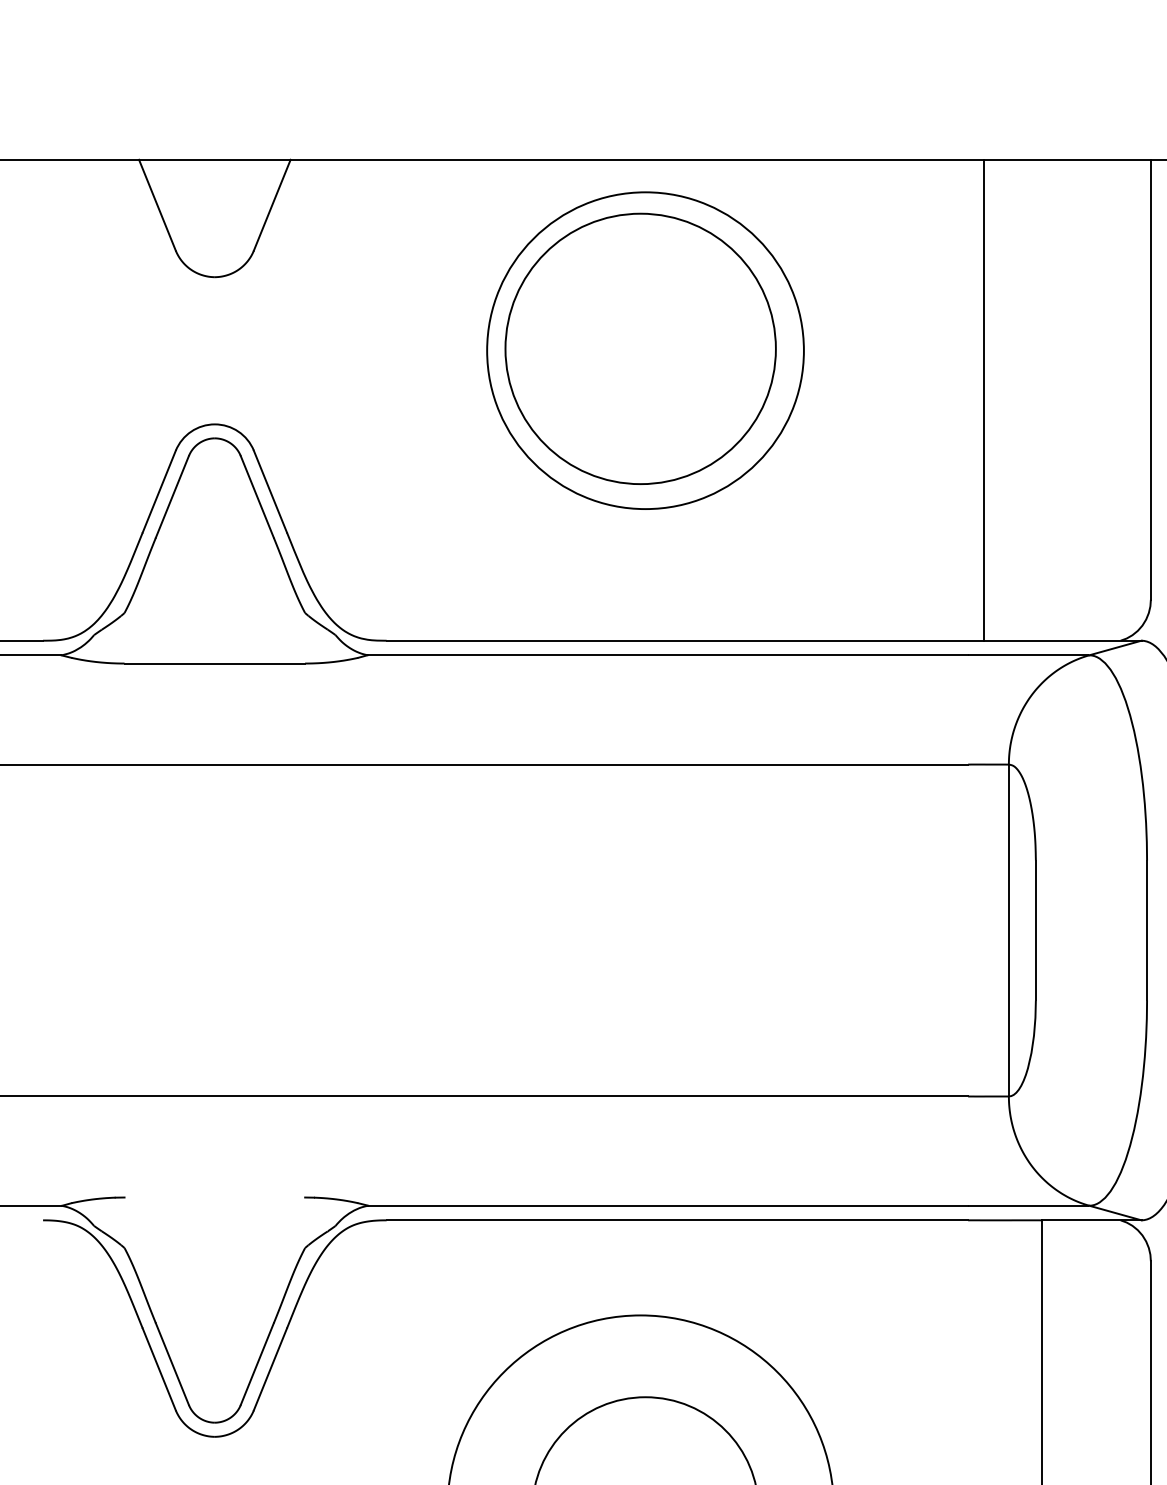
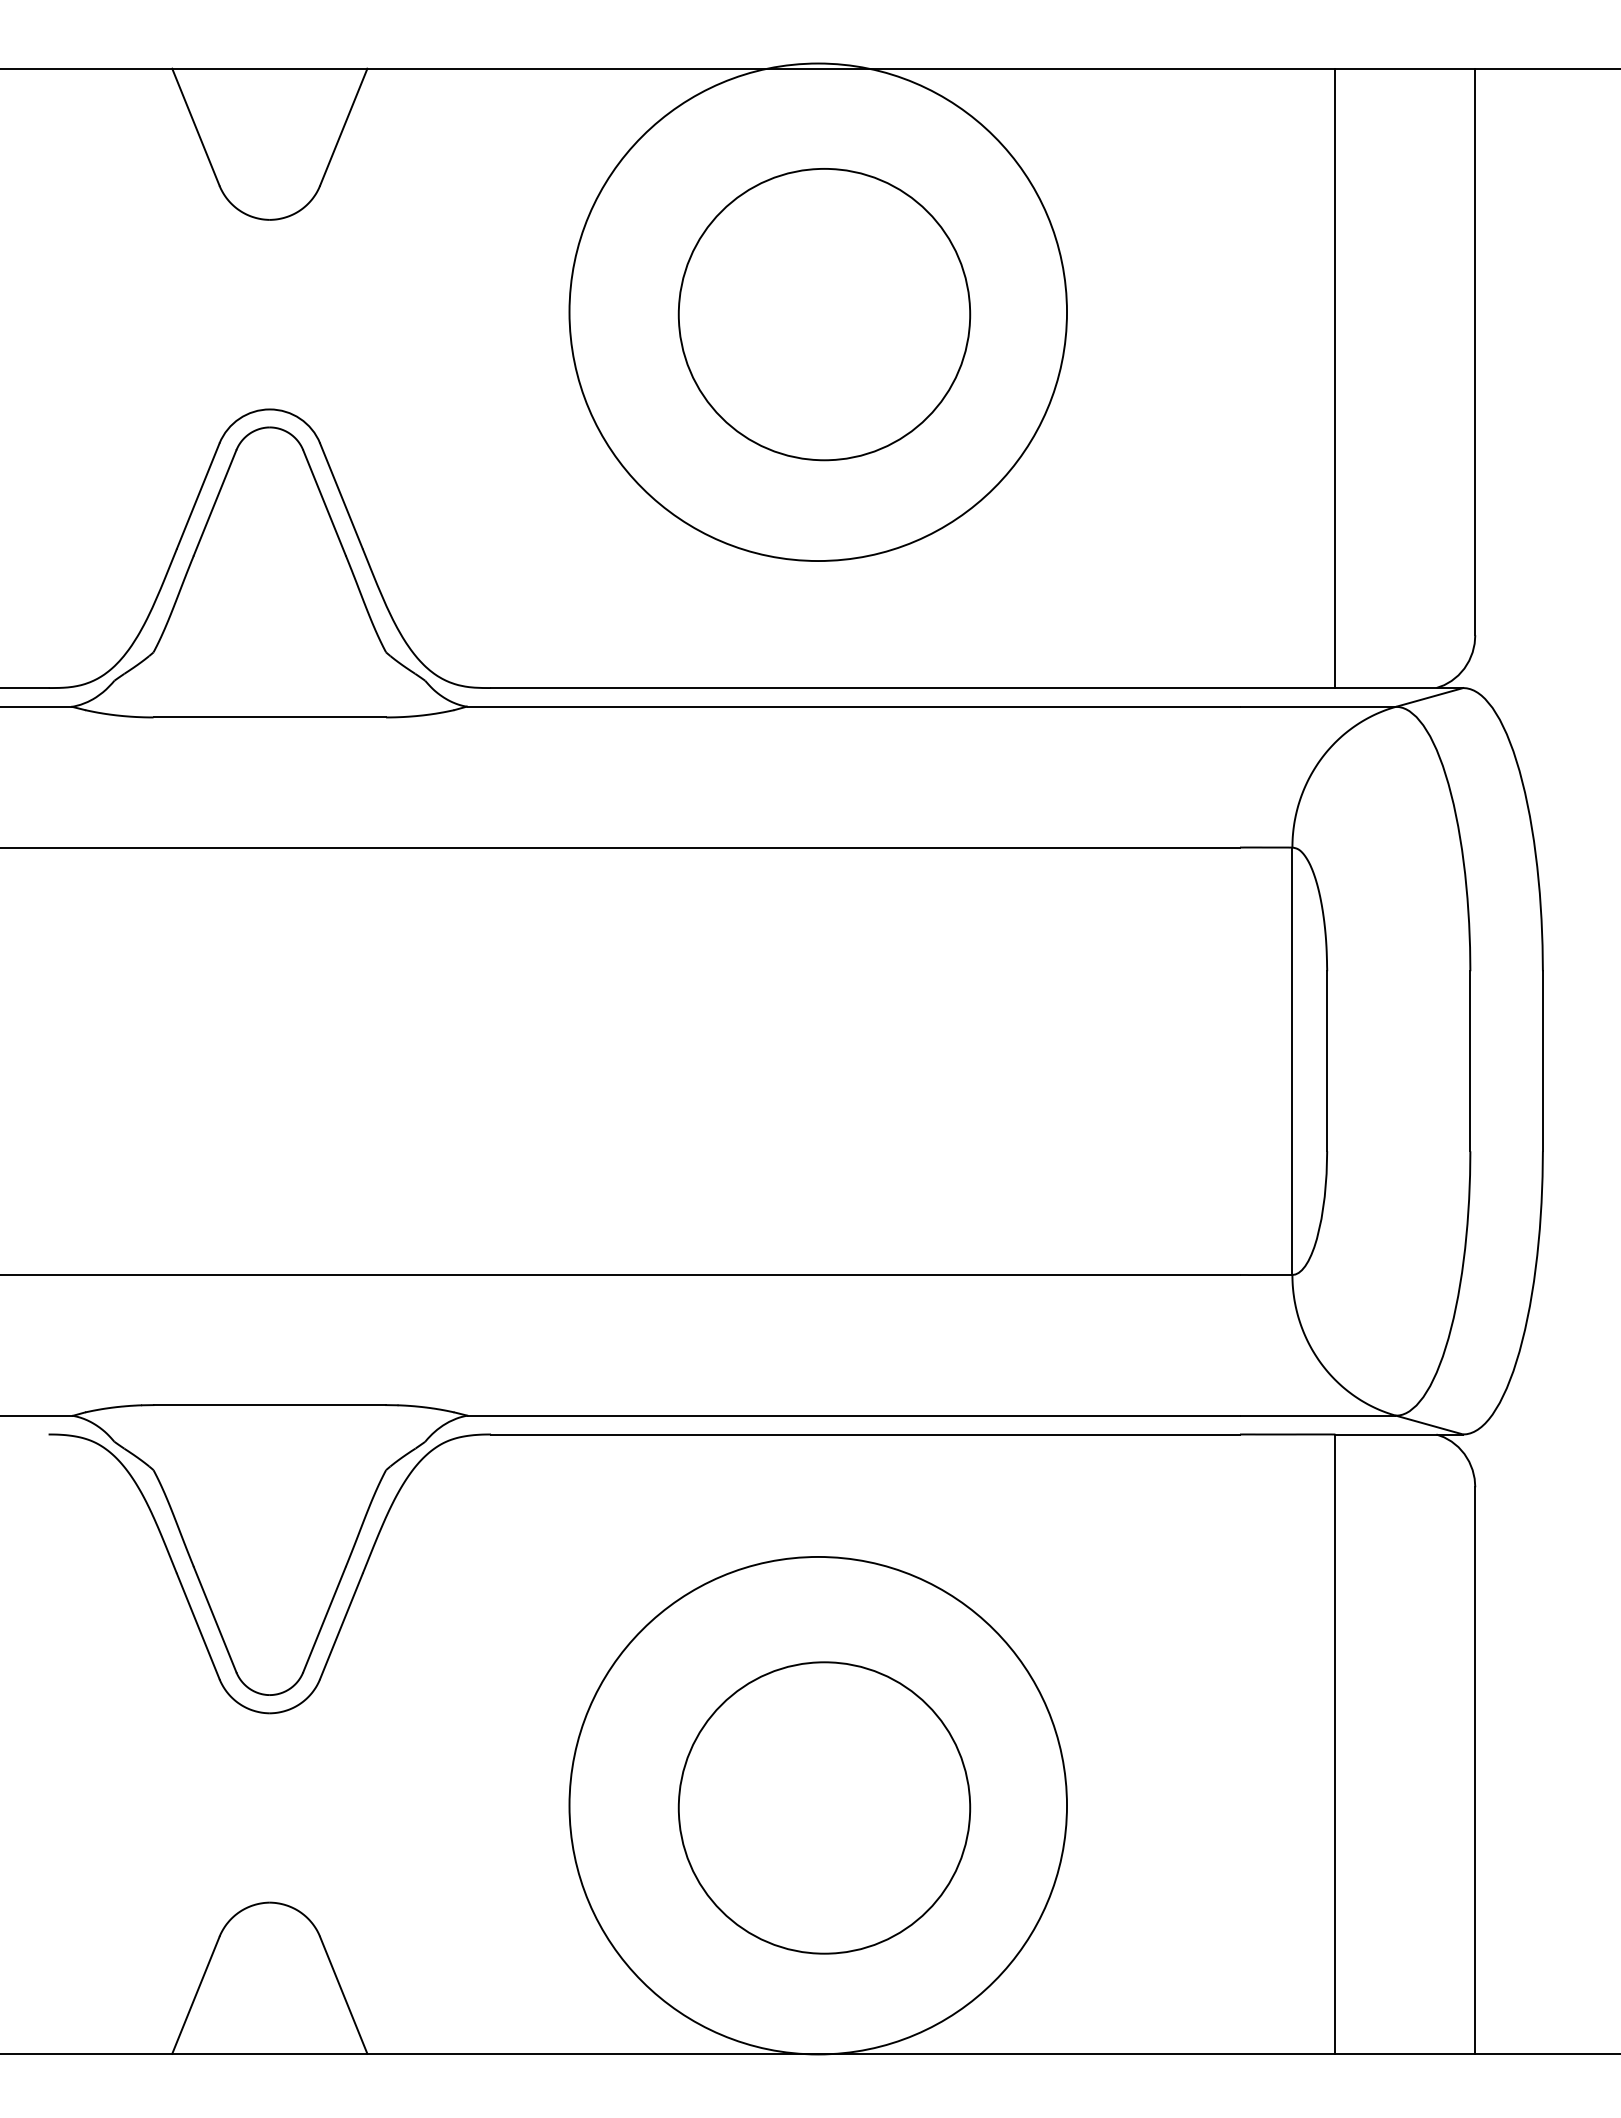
circle: (640, 349) -> (818, 312), size x1.43
circle: (645, 350) -> (824, 314), size x0.71
line: (984, 400) -> (1335, 378), moved
line: (214, 1197) -> (269, 1405), added

